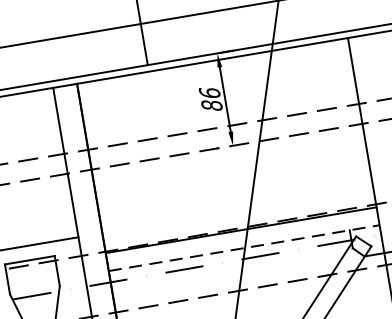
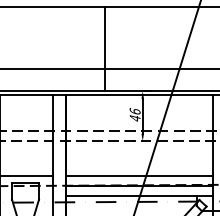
text: (210, 104) -> (134, 117), 86 -> 46
line: (237, 209) -> (139, 175), added
line: (244, 248) -> (139, 196), dashed -> solid

